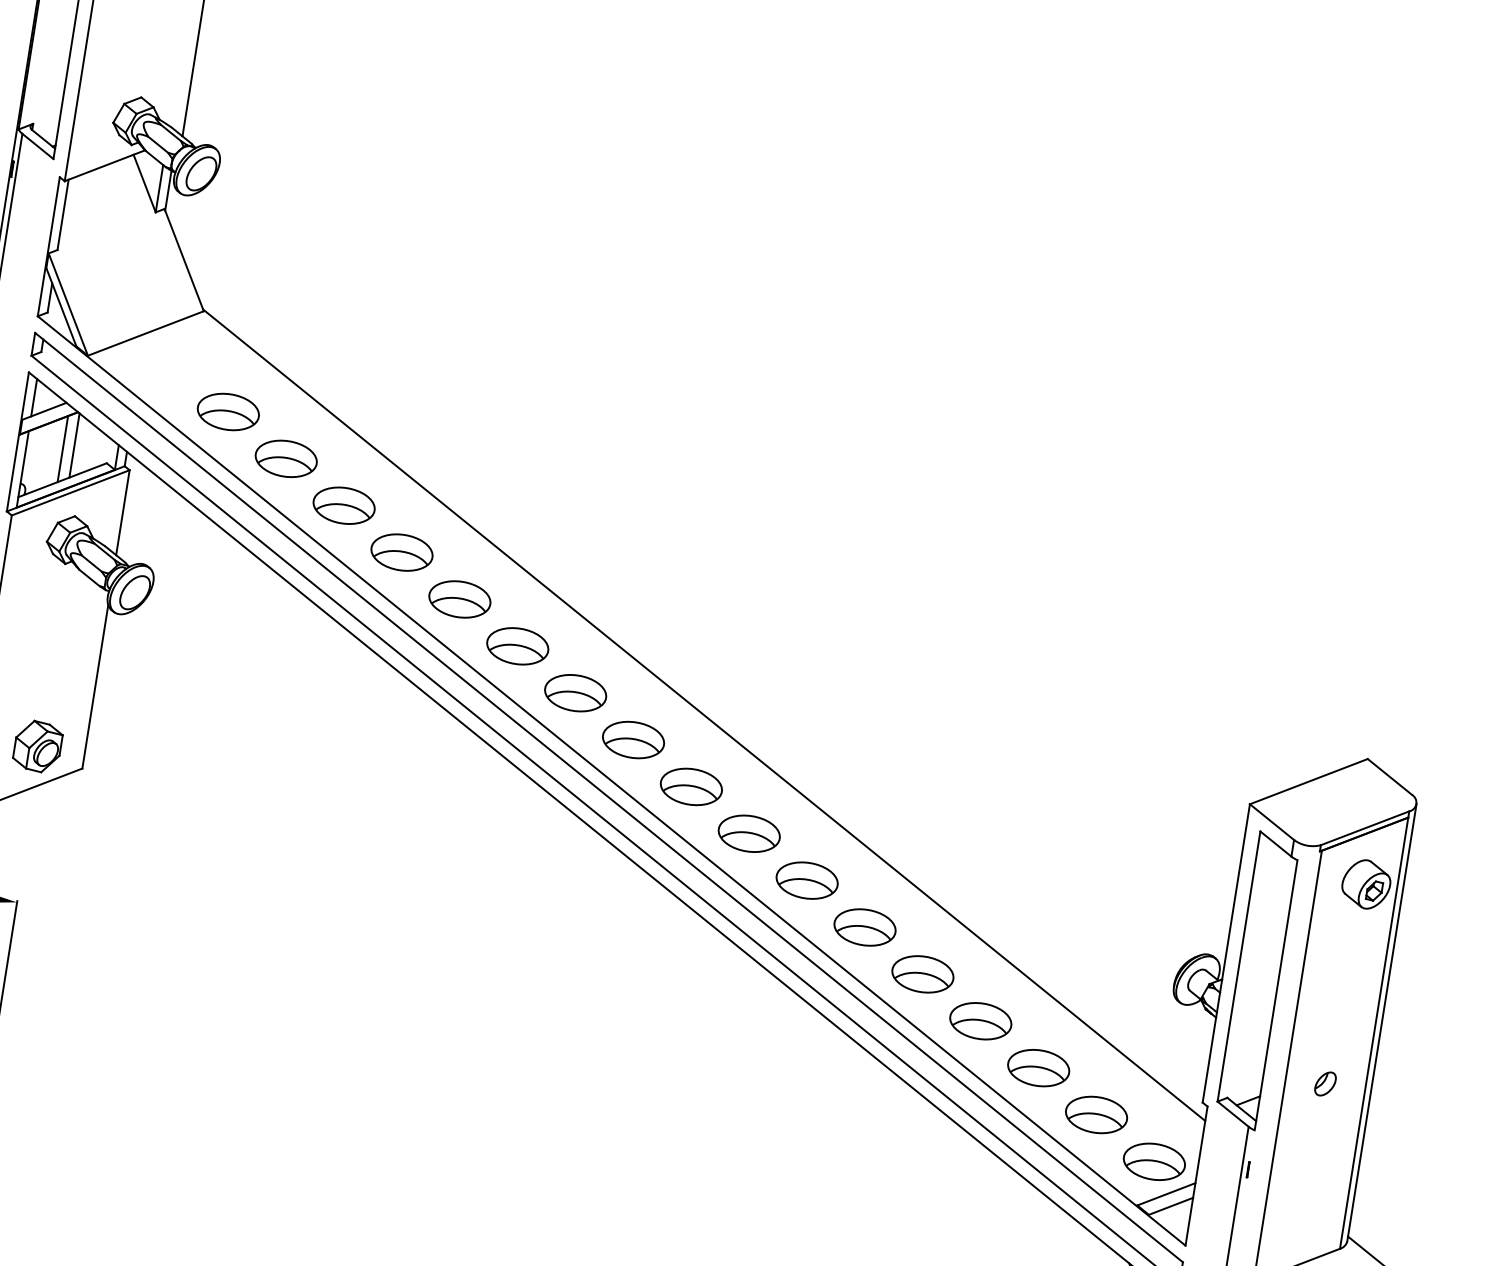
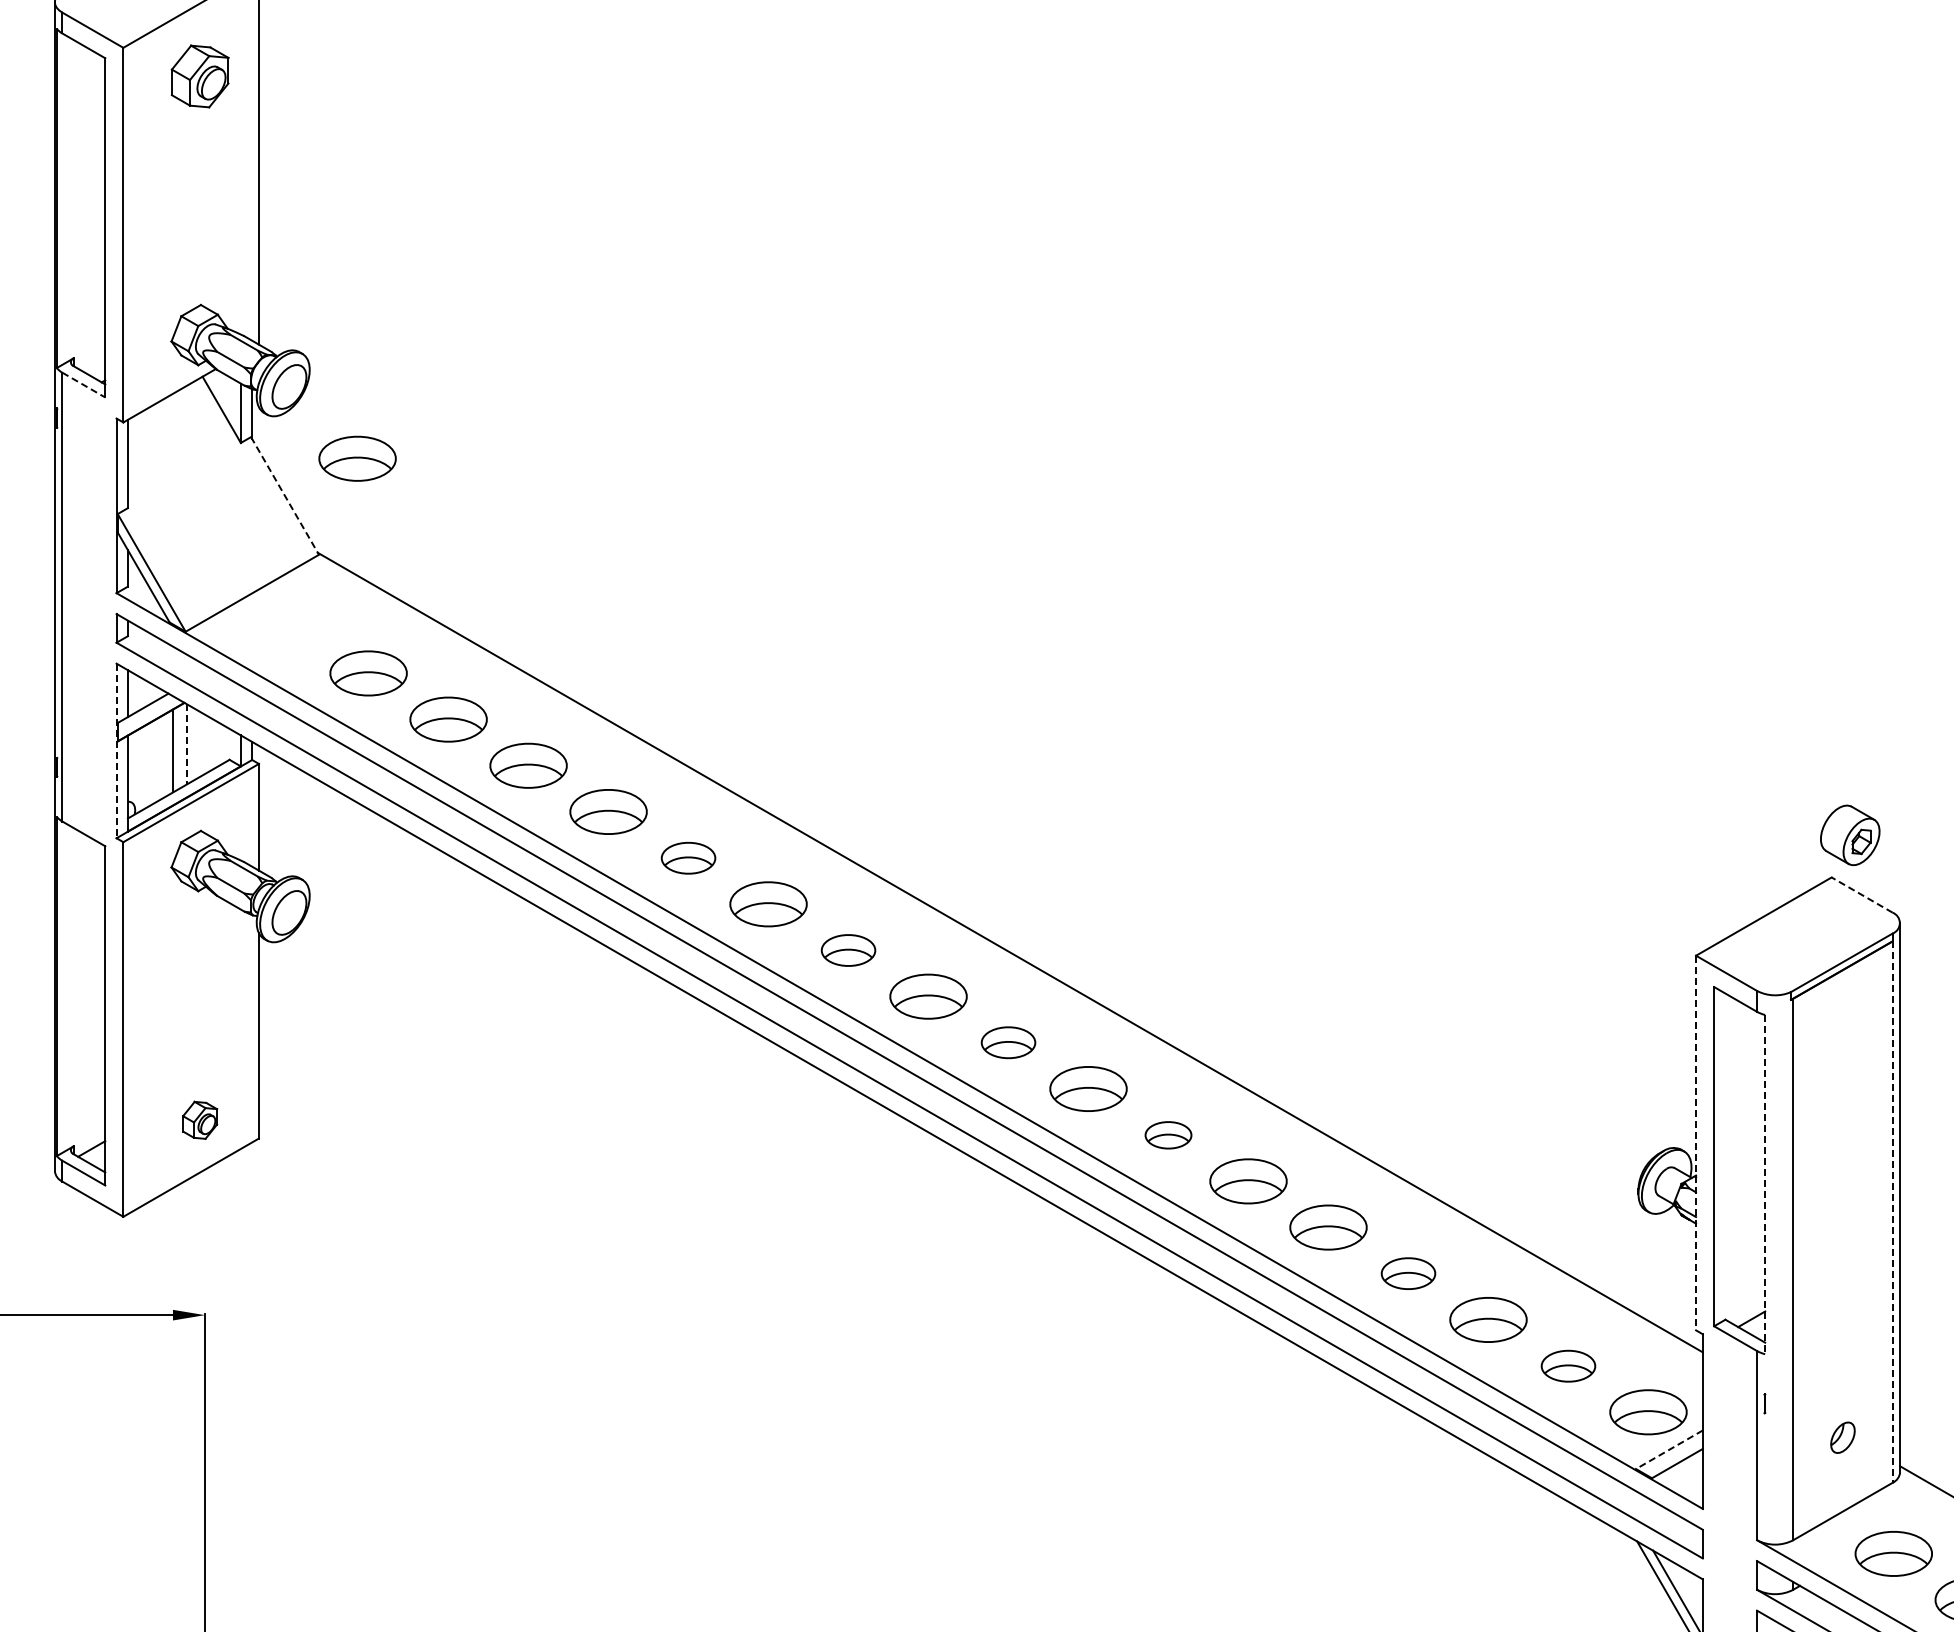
line: (37, 146) -> (83, 385), solid -> dashed
part: (246, 239) -> (357, 458), added
line: (184, 259) -> (285, 495), solid -> dashed
line: (17, 442) -> (116, 751), solid -> dashed
line: (74, 445) -> (186, 744), solid -> dashed
part: (459, 599) -> (688, 858), size x0.7
part: (575, 693) -> (848, 950), size x0.7
part: (37, 746) -> (199, 1120), size x0.6
line: (1389, 776) -> (1861, 894), solid -> dashed
part: (691, 786) -> (1008, 1042), size x0.7
part: (807, 880) -> (1168, 1135), size x0.6
part: (1366, 884) -> (1850, 835), moved
line: (1226, 953) -> (1696, 1143), solid -> dashed
line: (1276, 995) -> (1765, 1184), solid -> dashed
part: (980, 1021) -> (1408, 1273), size x0.7
line: (1373, 1033) -> (1892, 1212), solid -> dashed
part: (1325, 1083) -> (1842, 1437), moved
part: (1096, 1115) -> (1568, 1366), size x0.7
line: (1166, 1194) -> (1669, 1449), solid -> dashed

